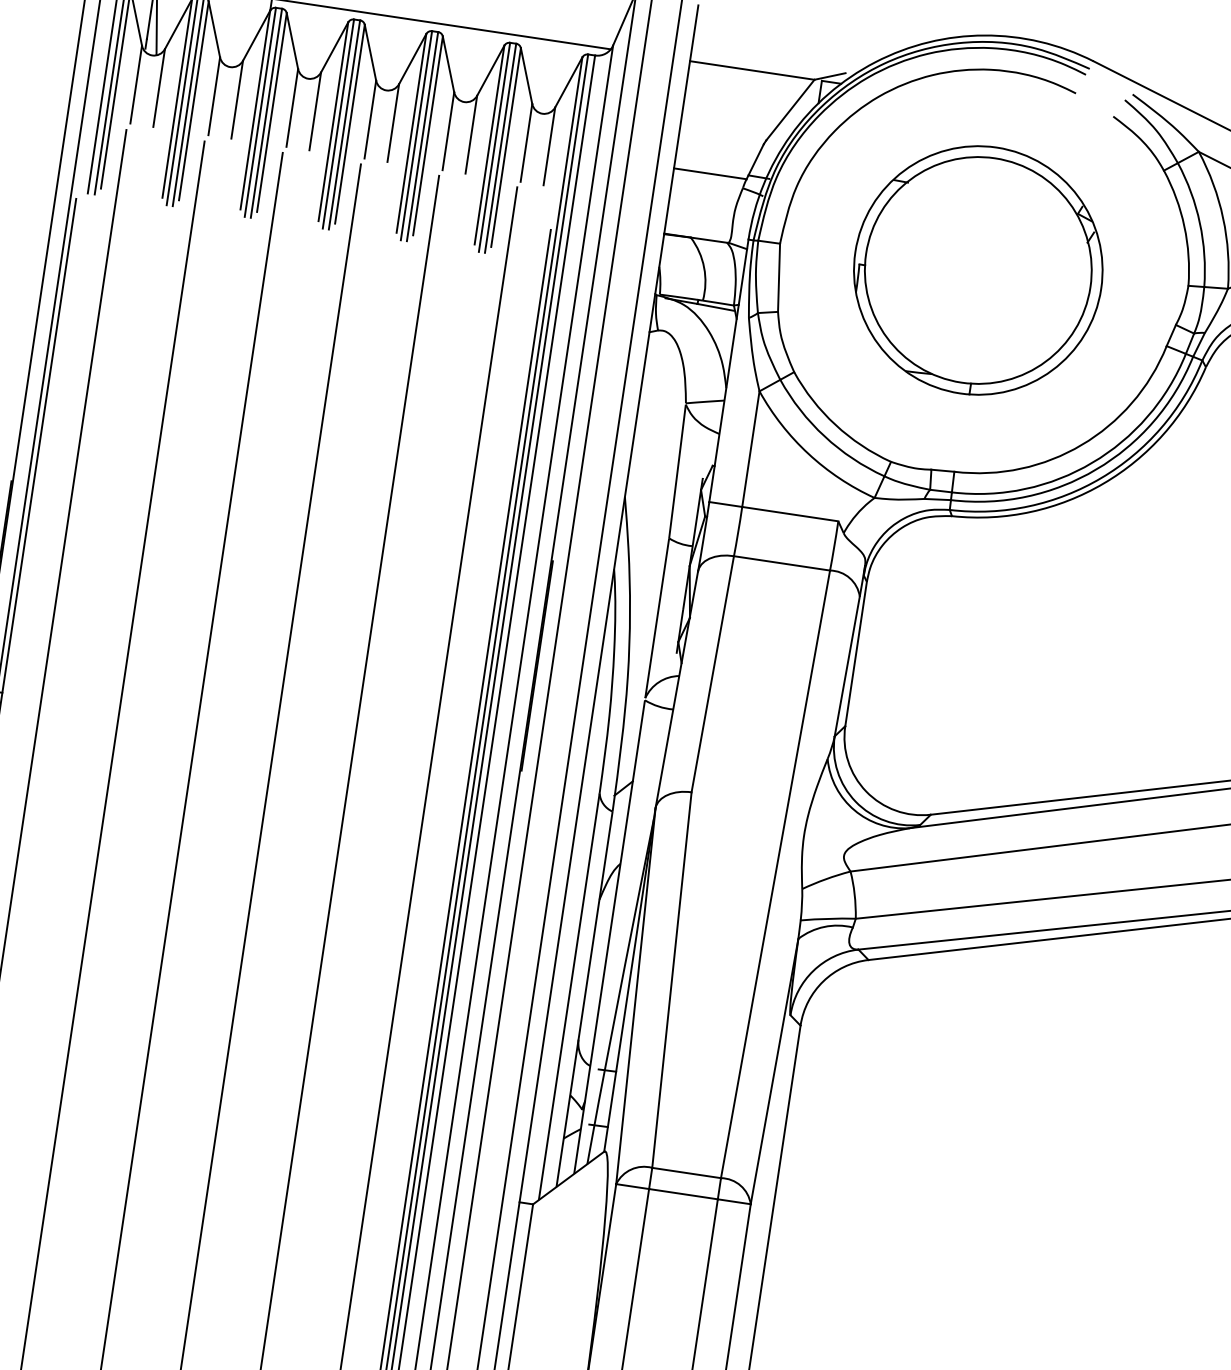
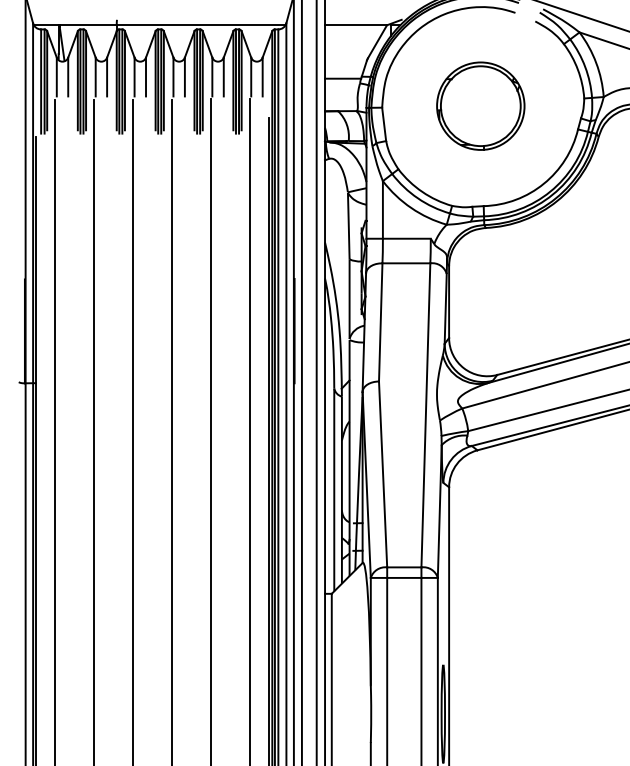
part: (978, 268) -> (480, 105), size x0.71

